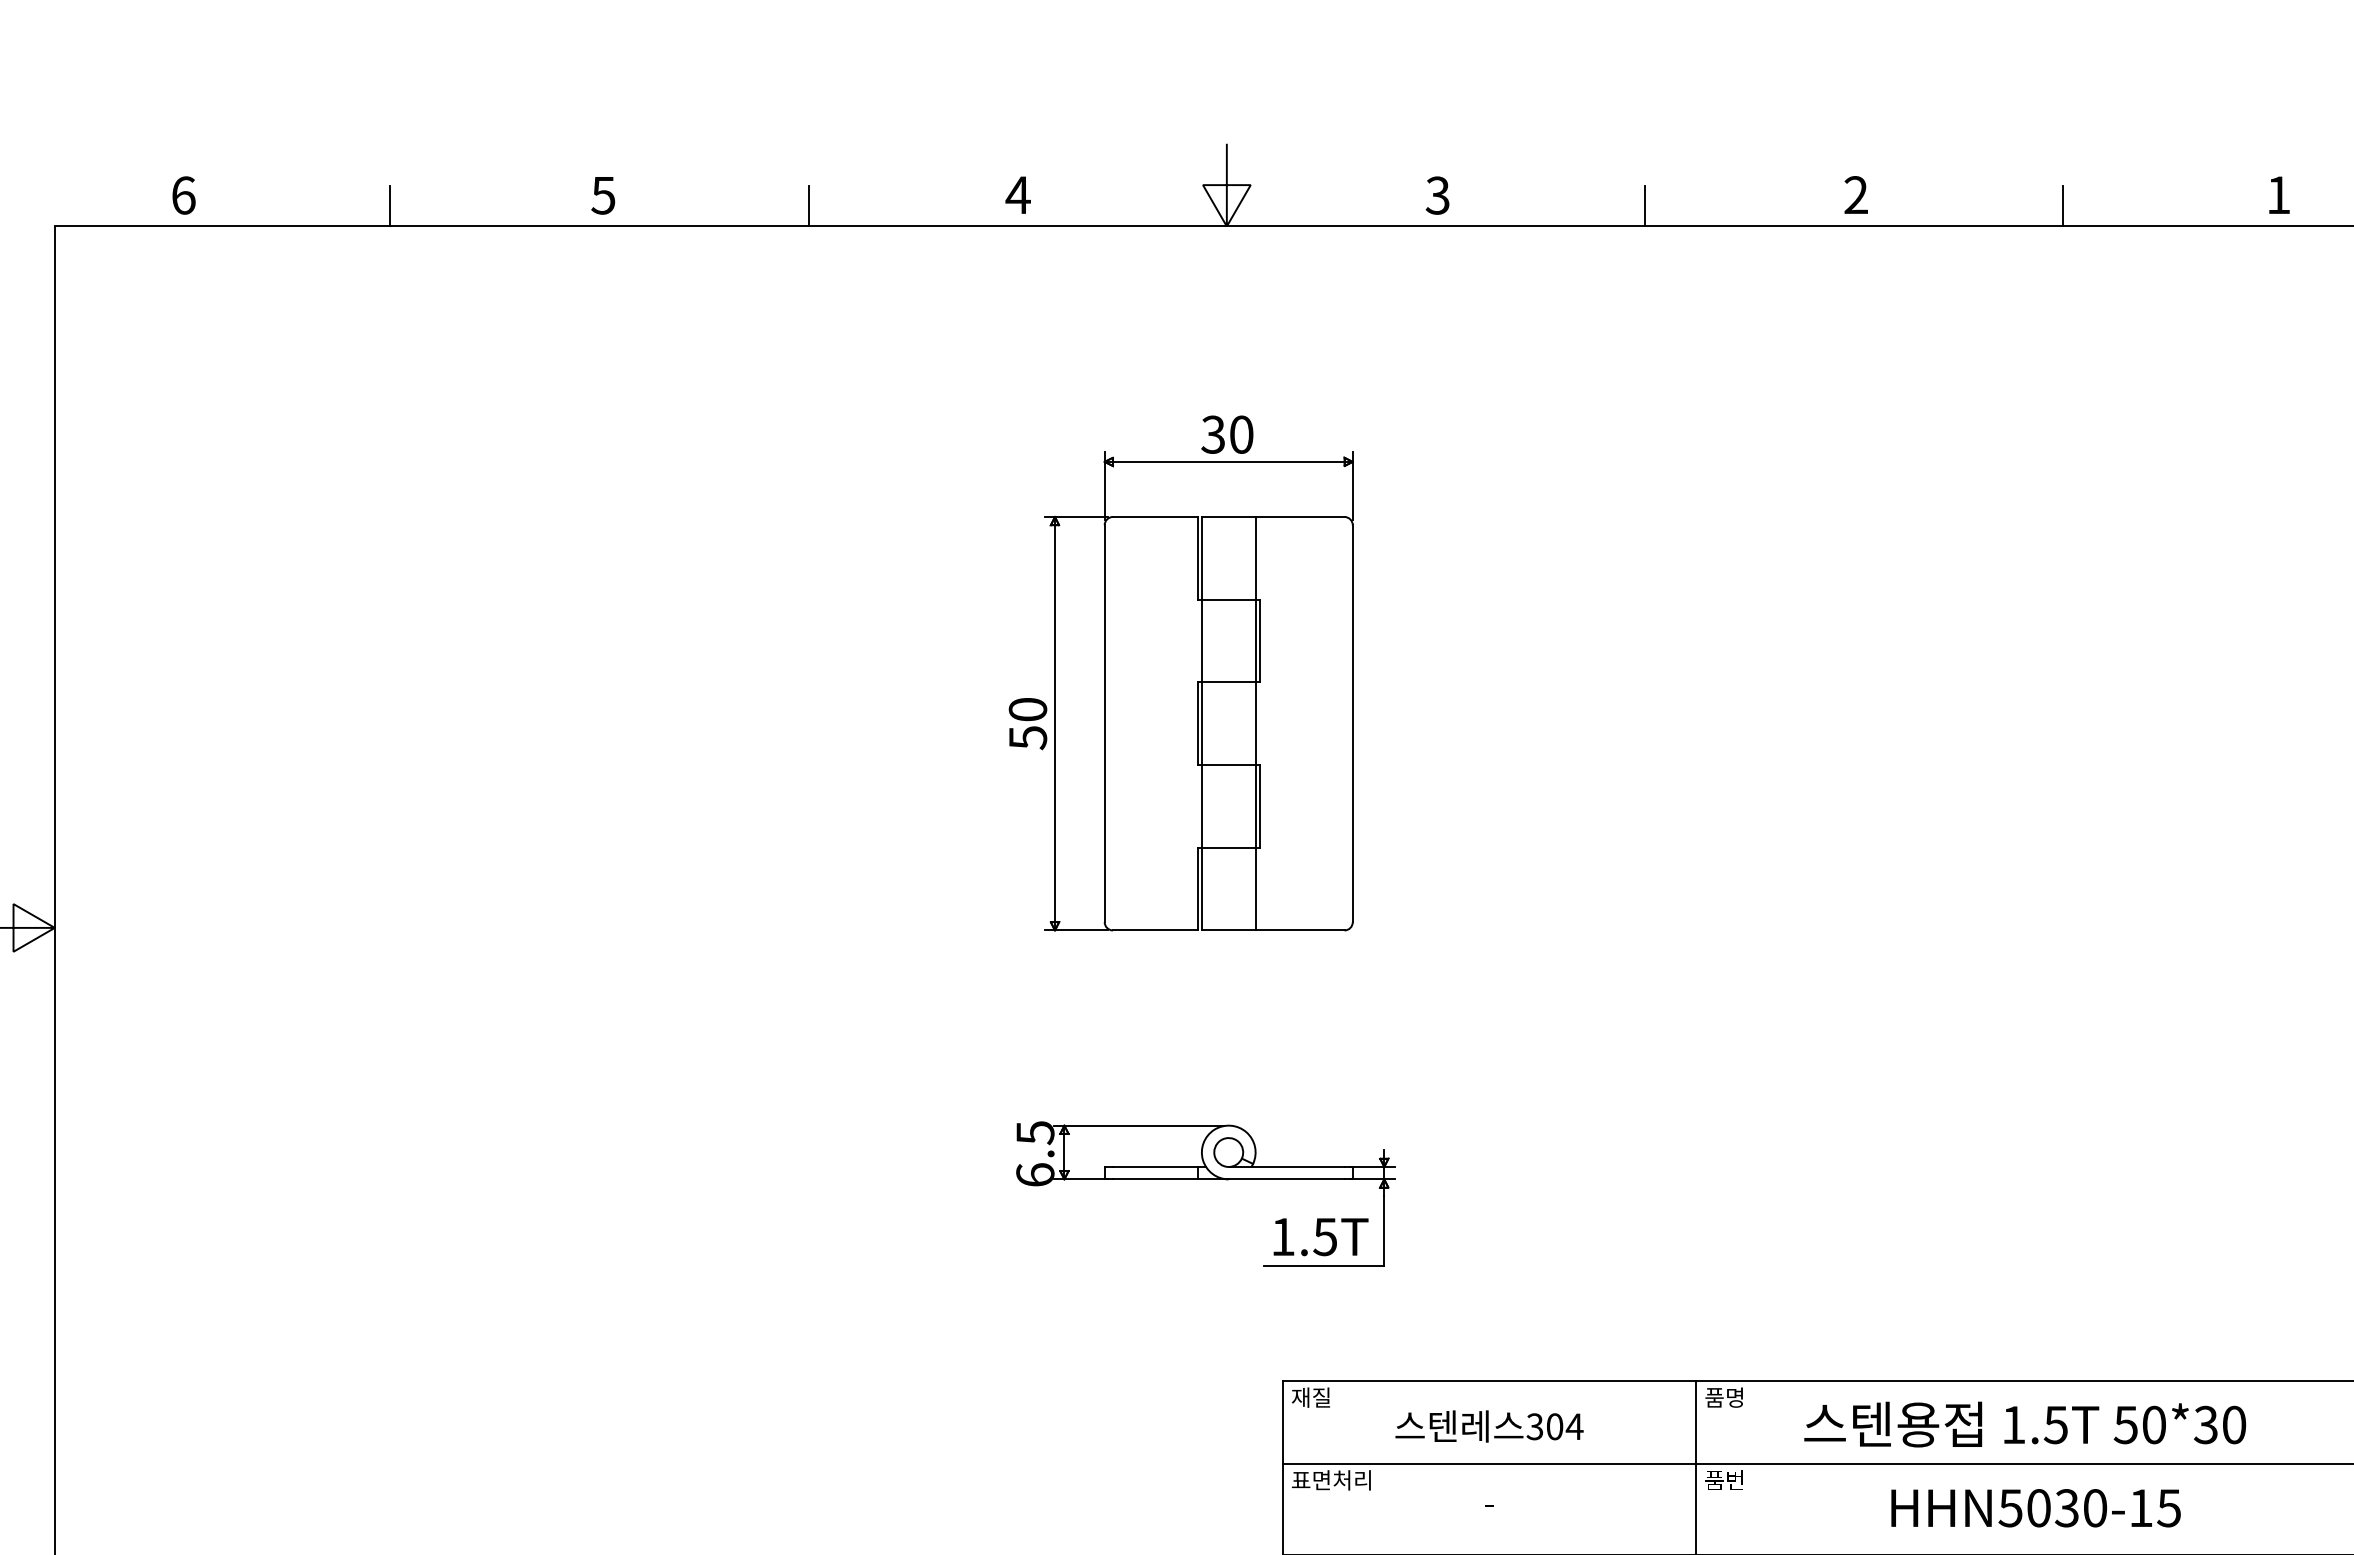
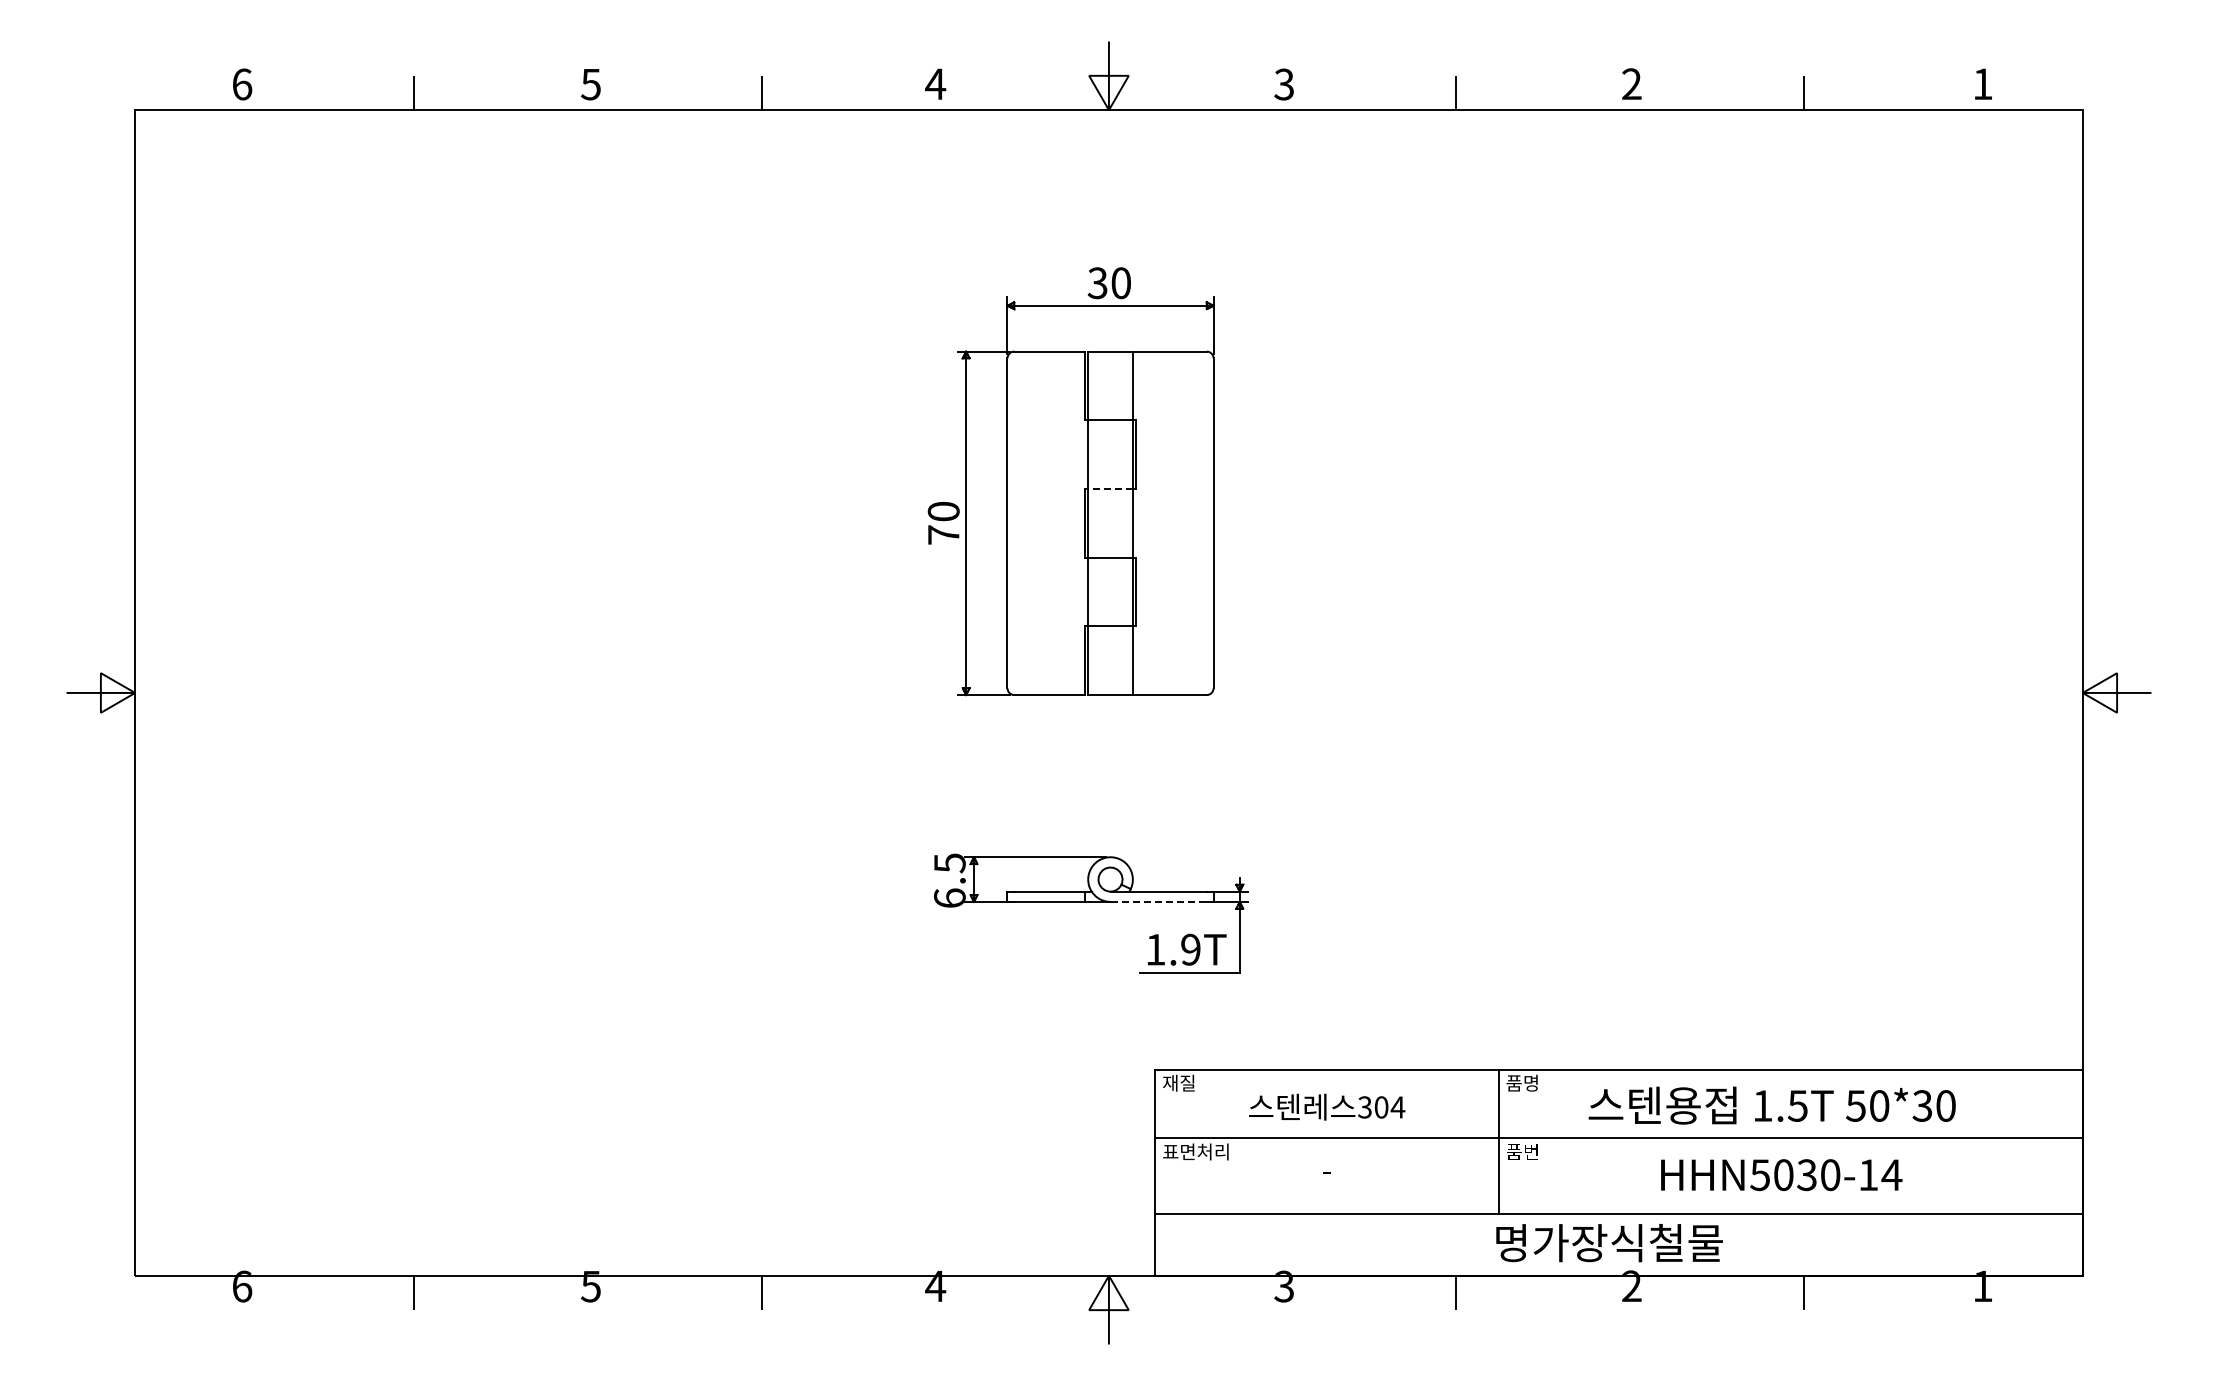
line: (1228, 681) -> (1110, 488), solid -> dashed
text: (1027, 738) -> (943, 535), 50 -> 70
line: (1287, 1178) -> (1159, 901), solid -> dashed
text: (1324, 1236) -> (1190, 949), 1.5T -> 1.9T
text: (2168, 1508) -> (1891, 1175), HHN5030-15 -> HHN5030-14

